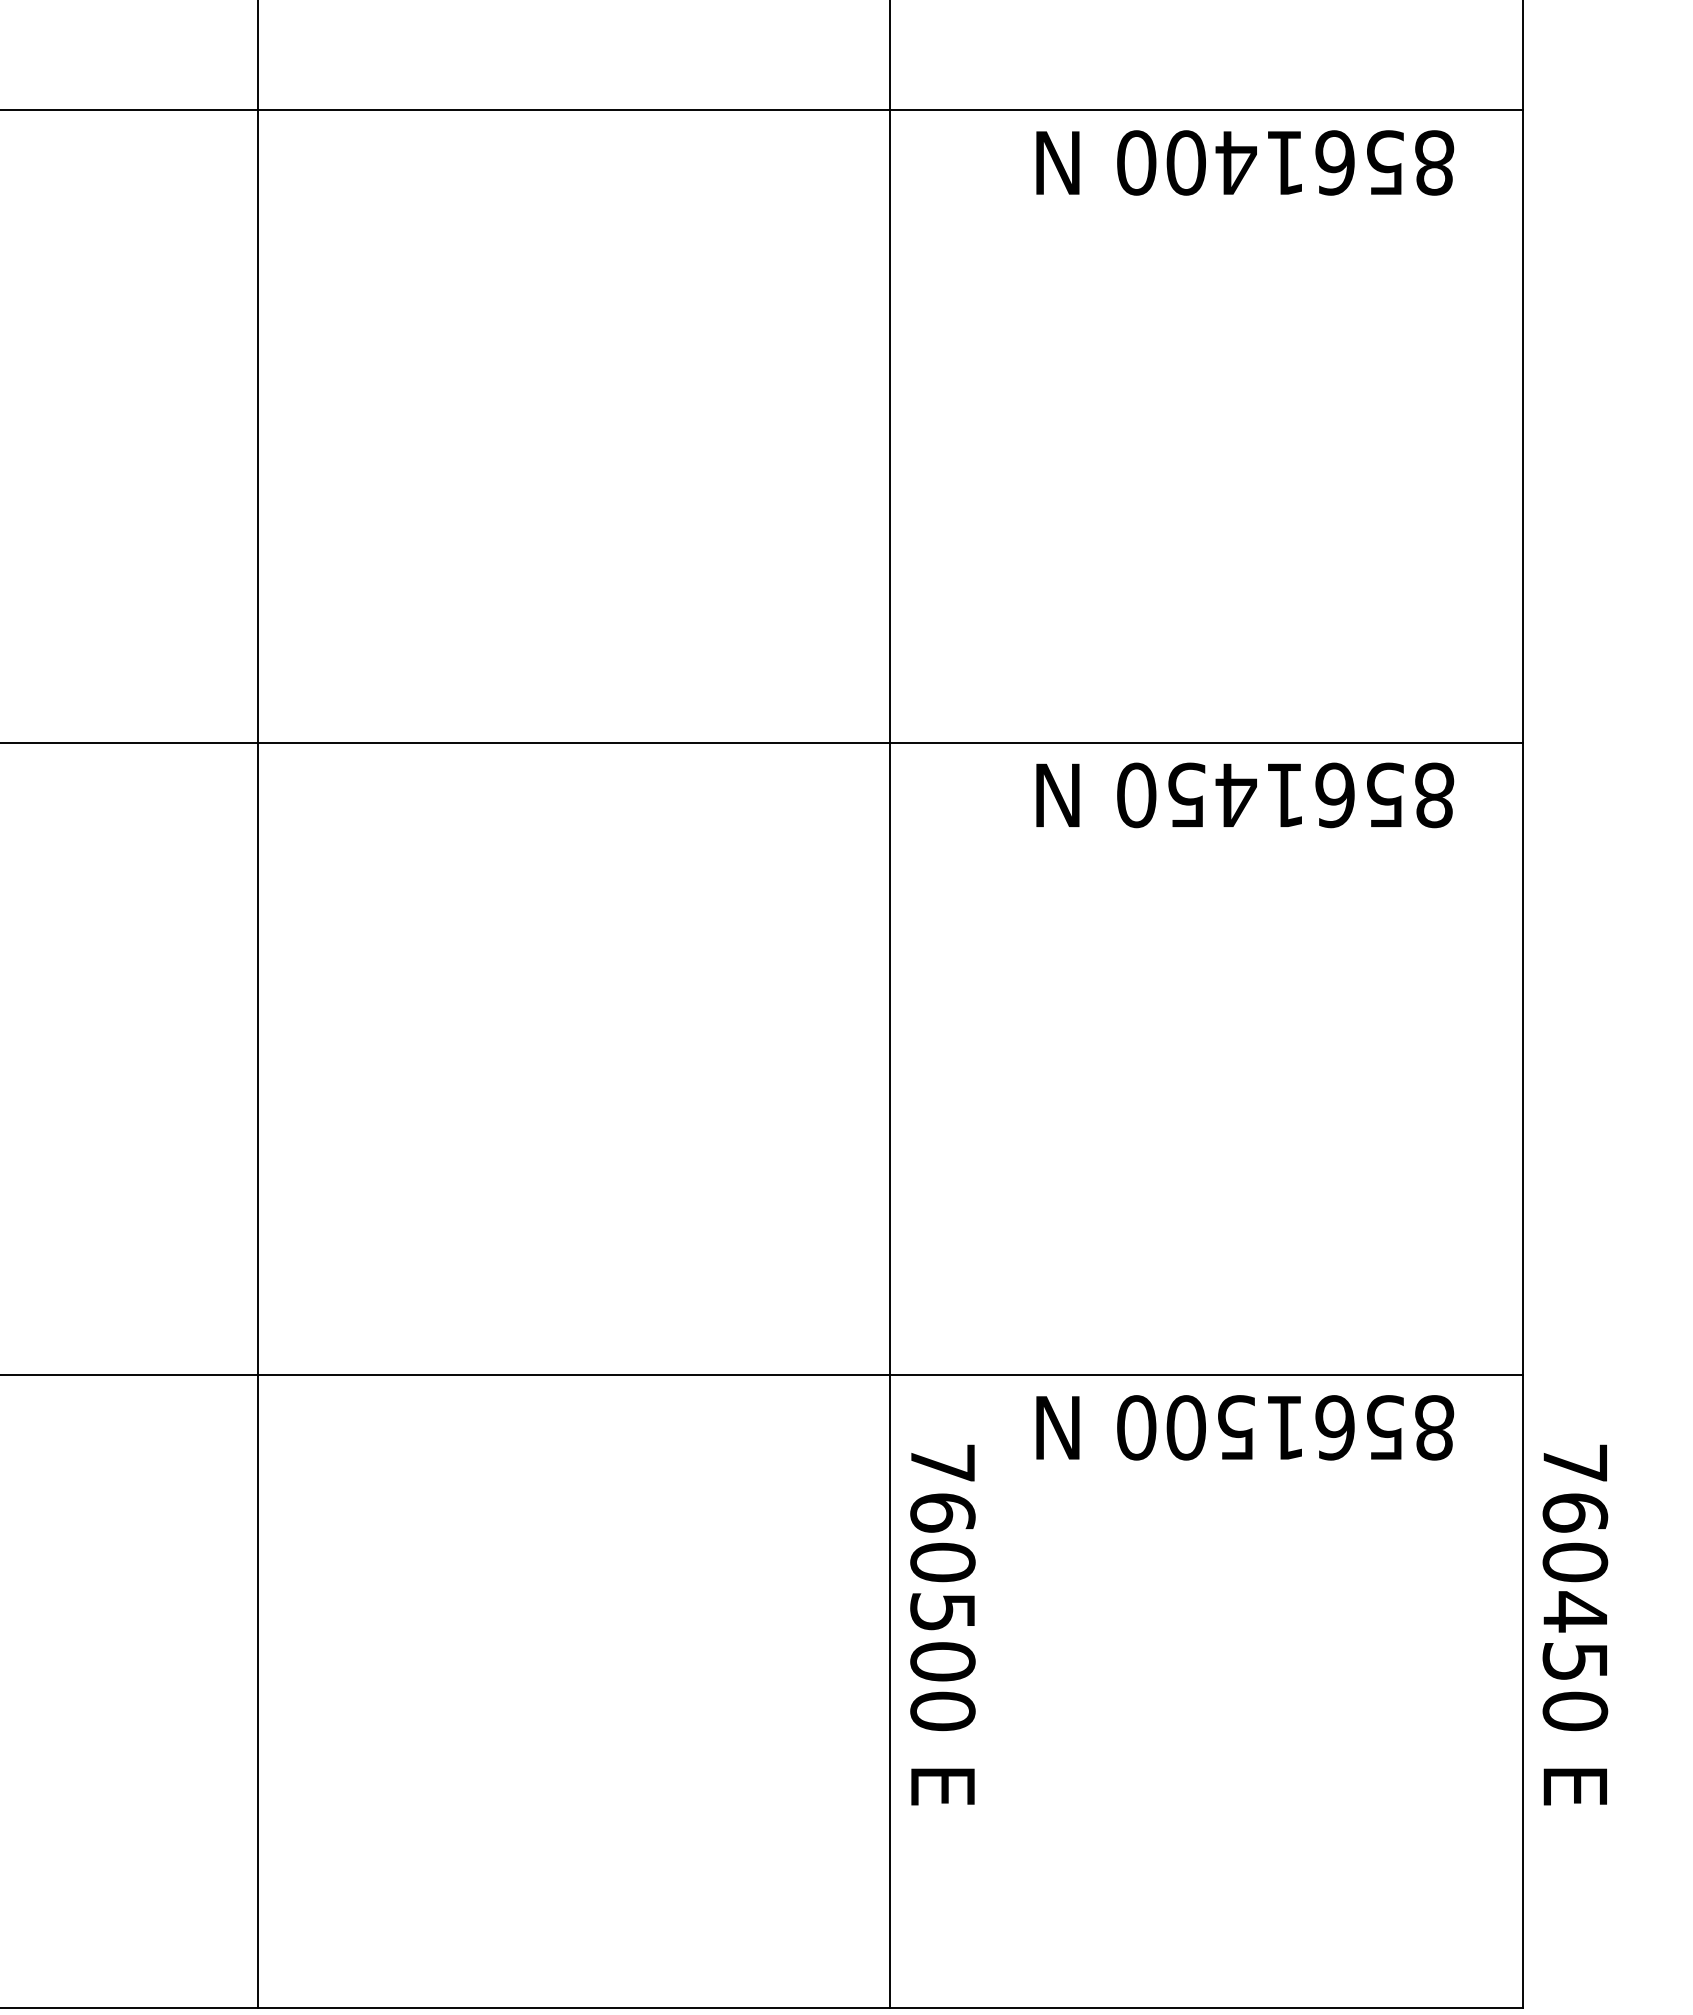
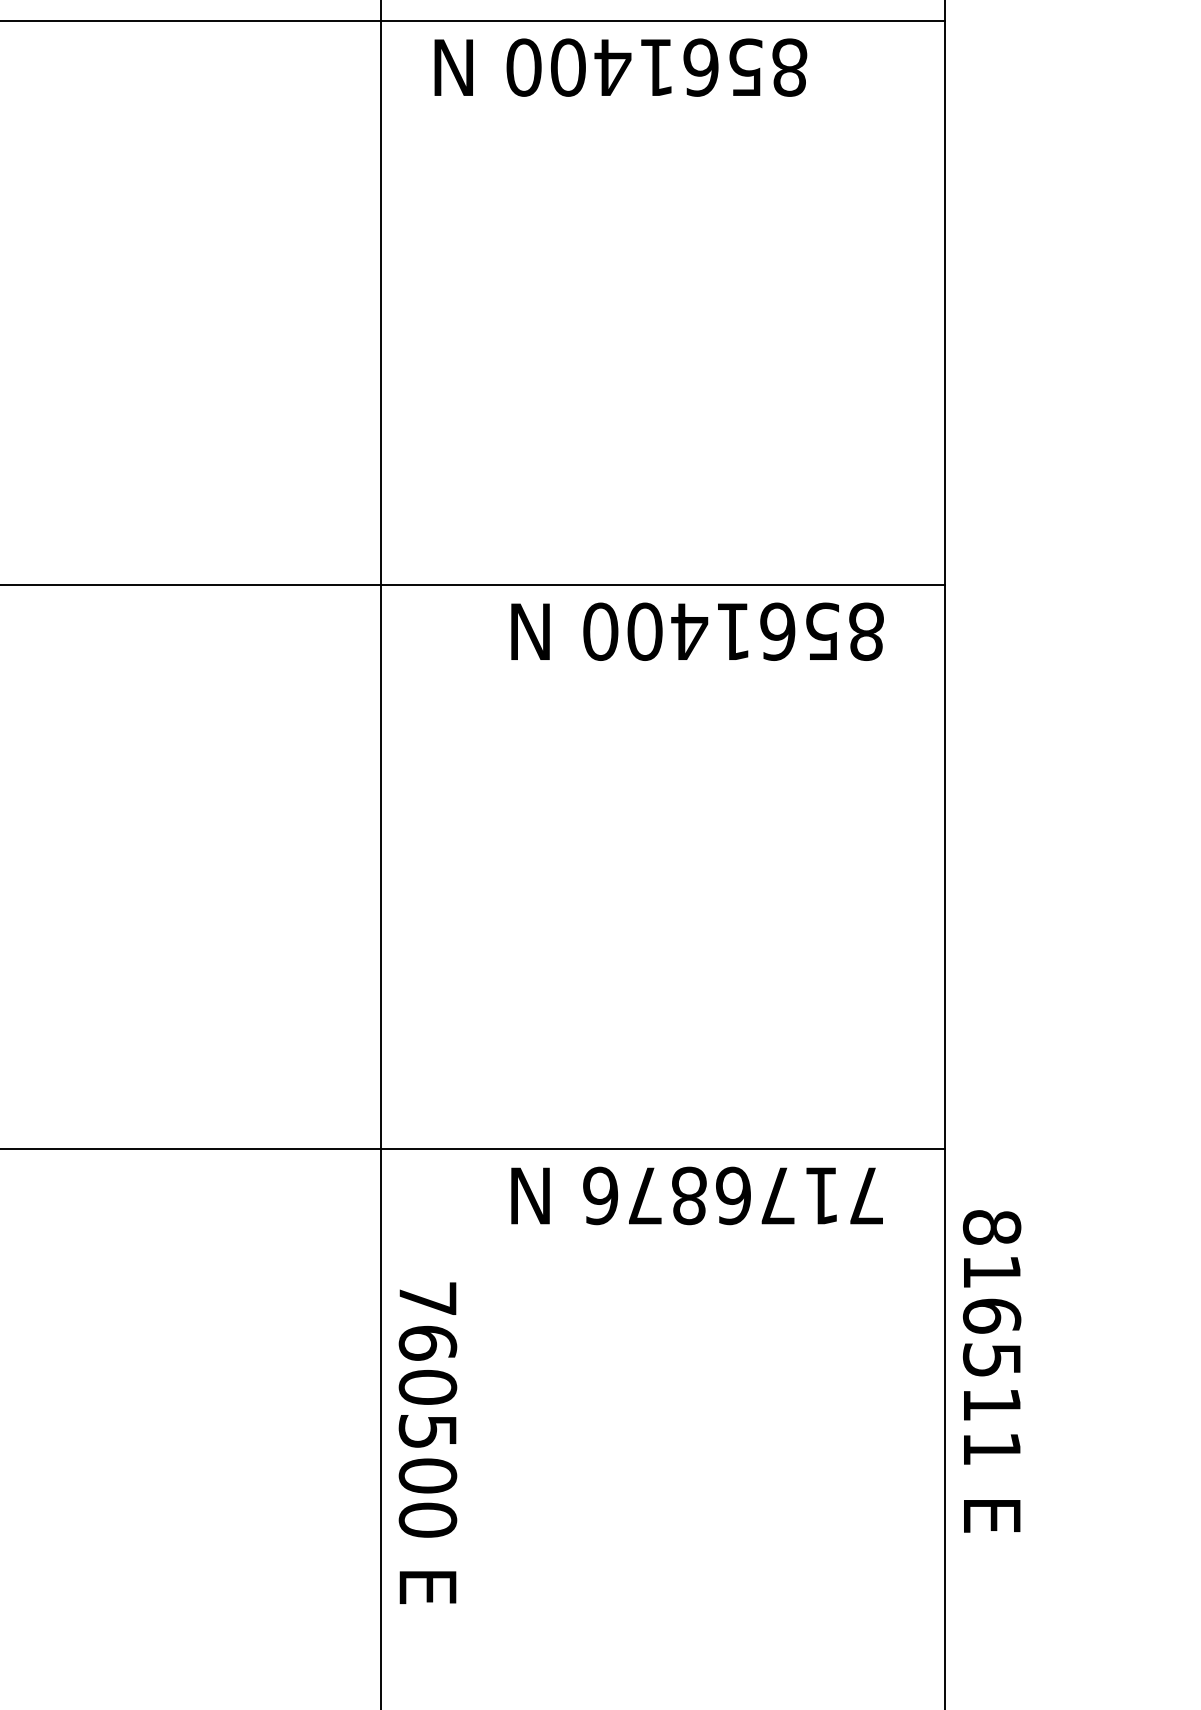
text: (1245, 162) -> (621, 67), moved
text: (1185, 795) -> (644, 631), 8561450 -> 8561400
text: (1285, 1427) -> (733, 1195), 8561500 -> 7176876
text: (1575, 1587) -> (992, 1338), 760450 -> 816511
text: (942, 1624) -> (427, 1442), moved

